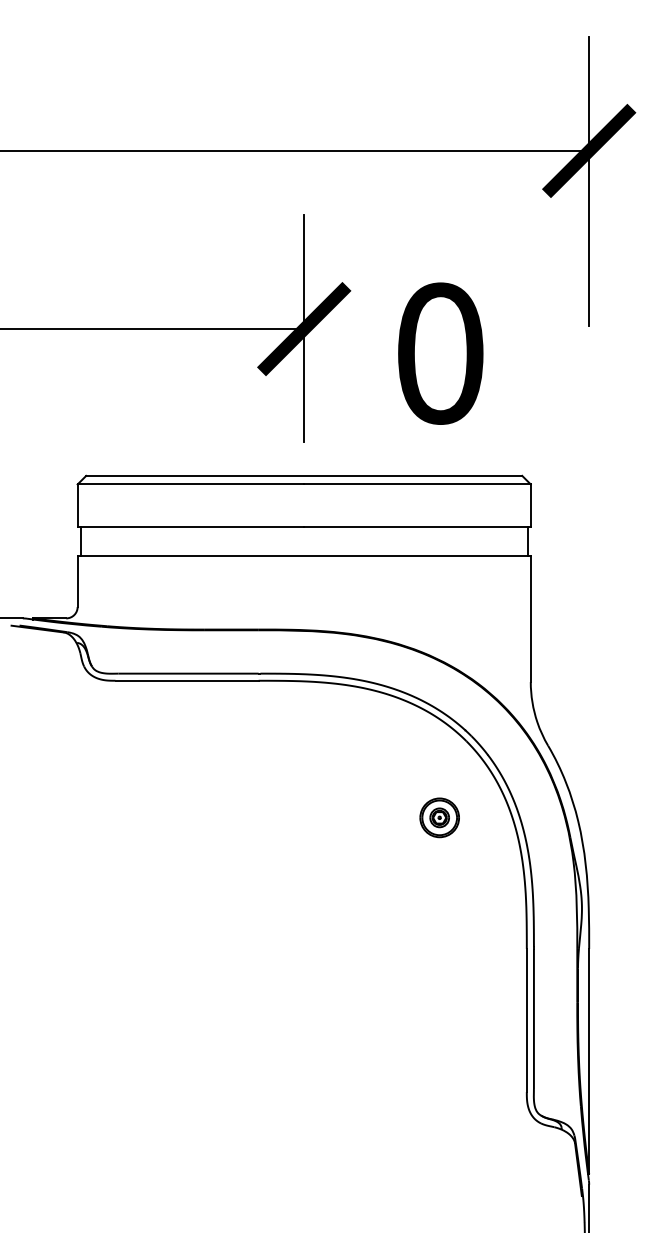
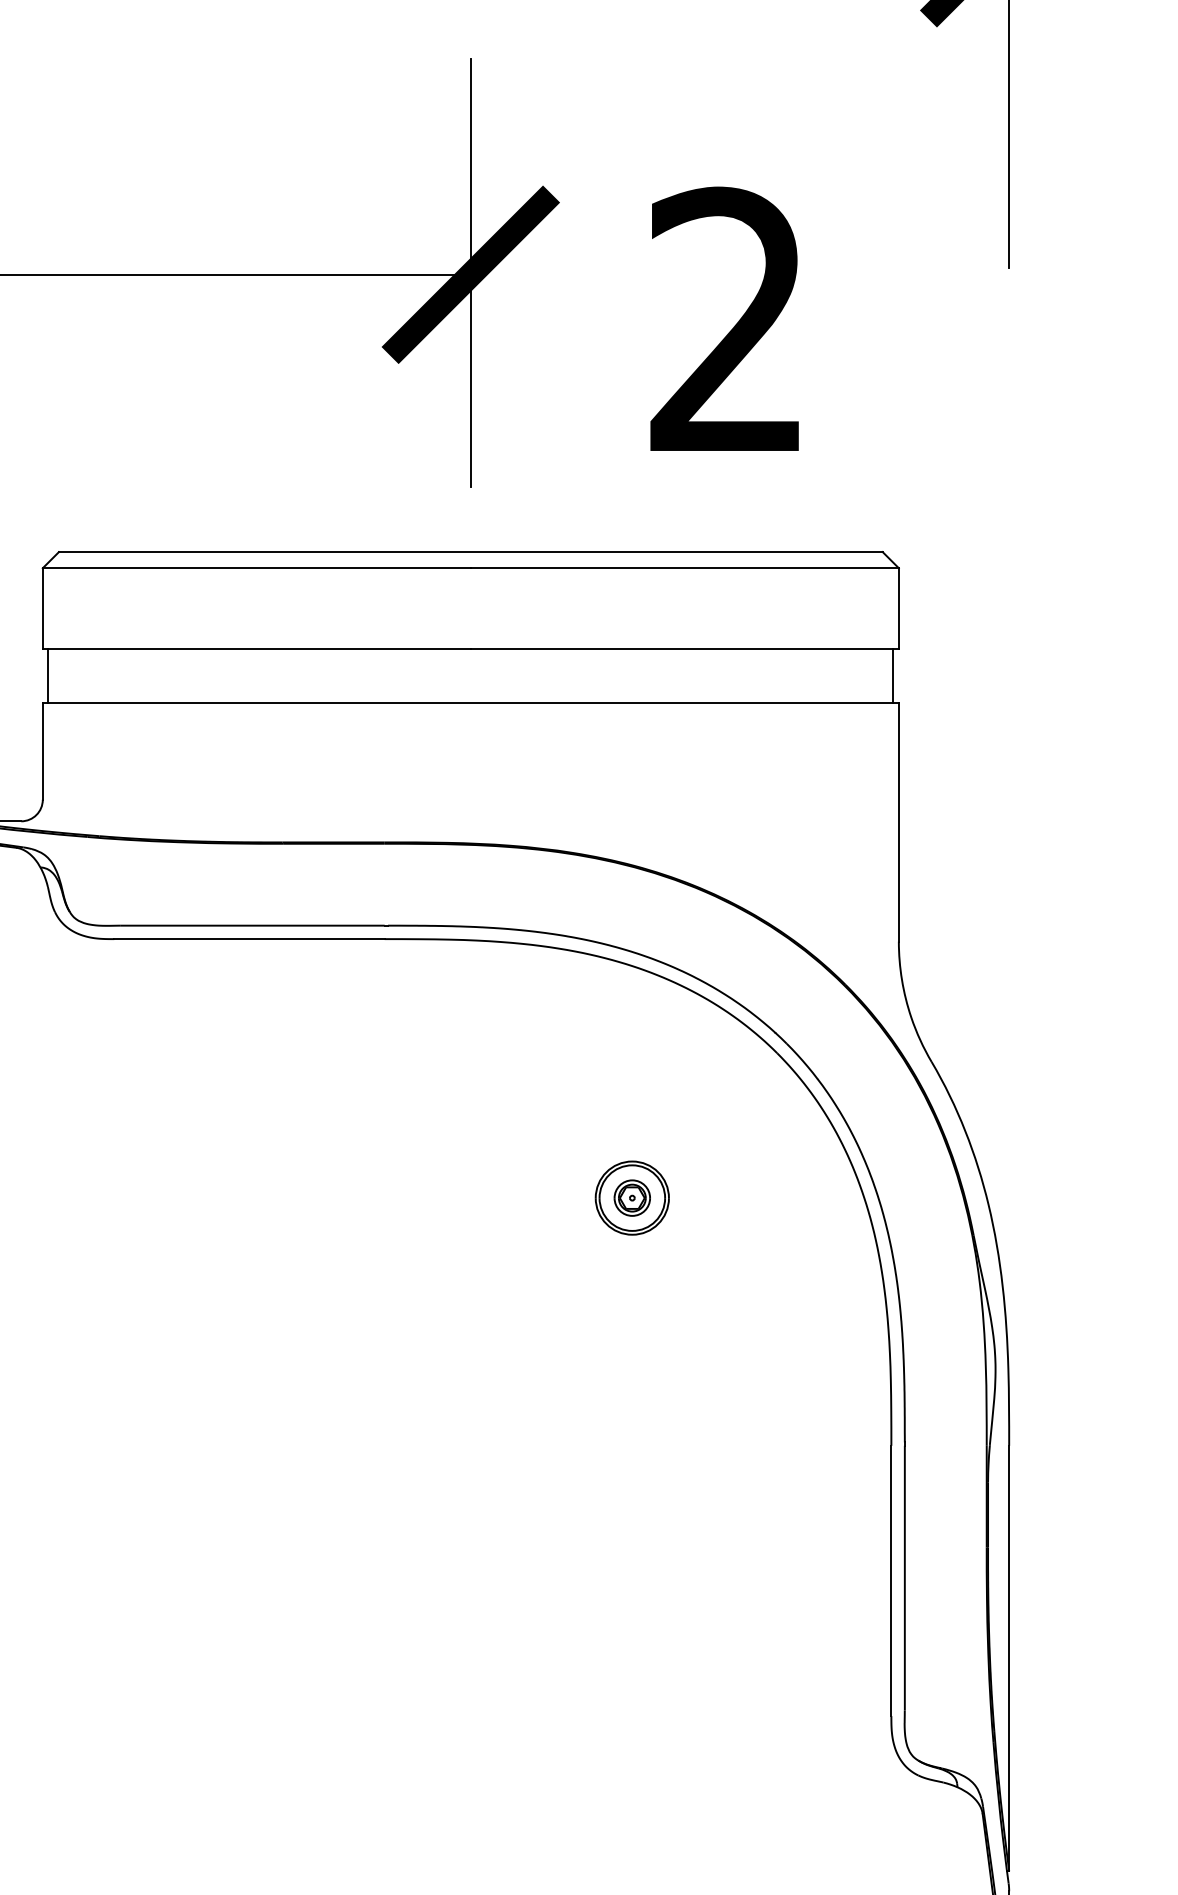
text: (440, 353) -> (728, 320), 0 -> 2
part: (439, 817) -> (631, 1197), moved

